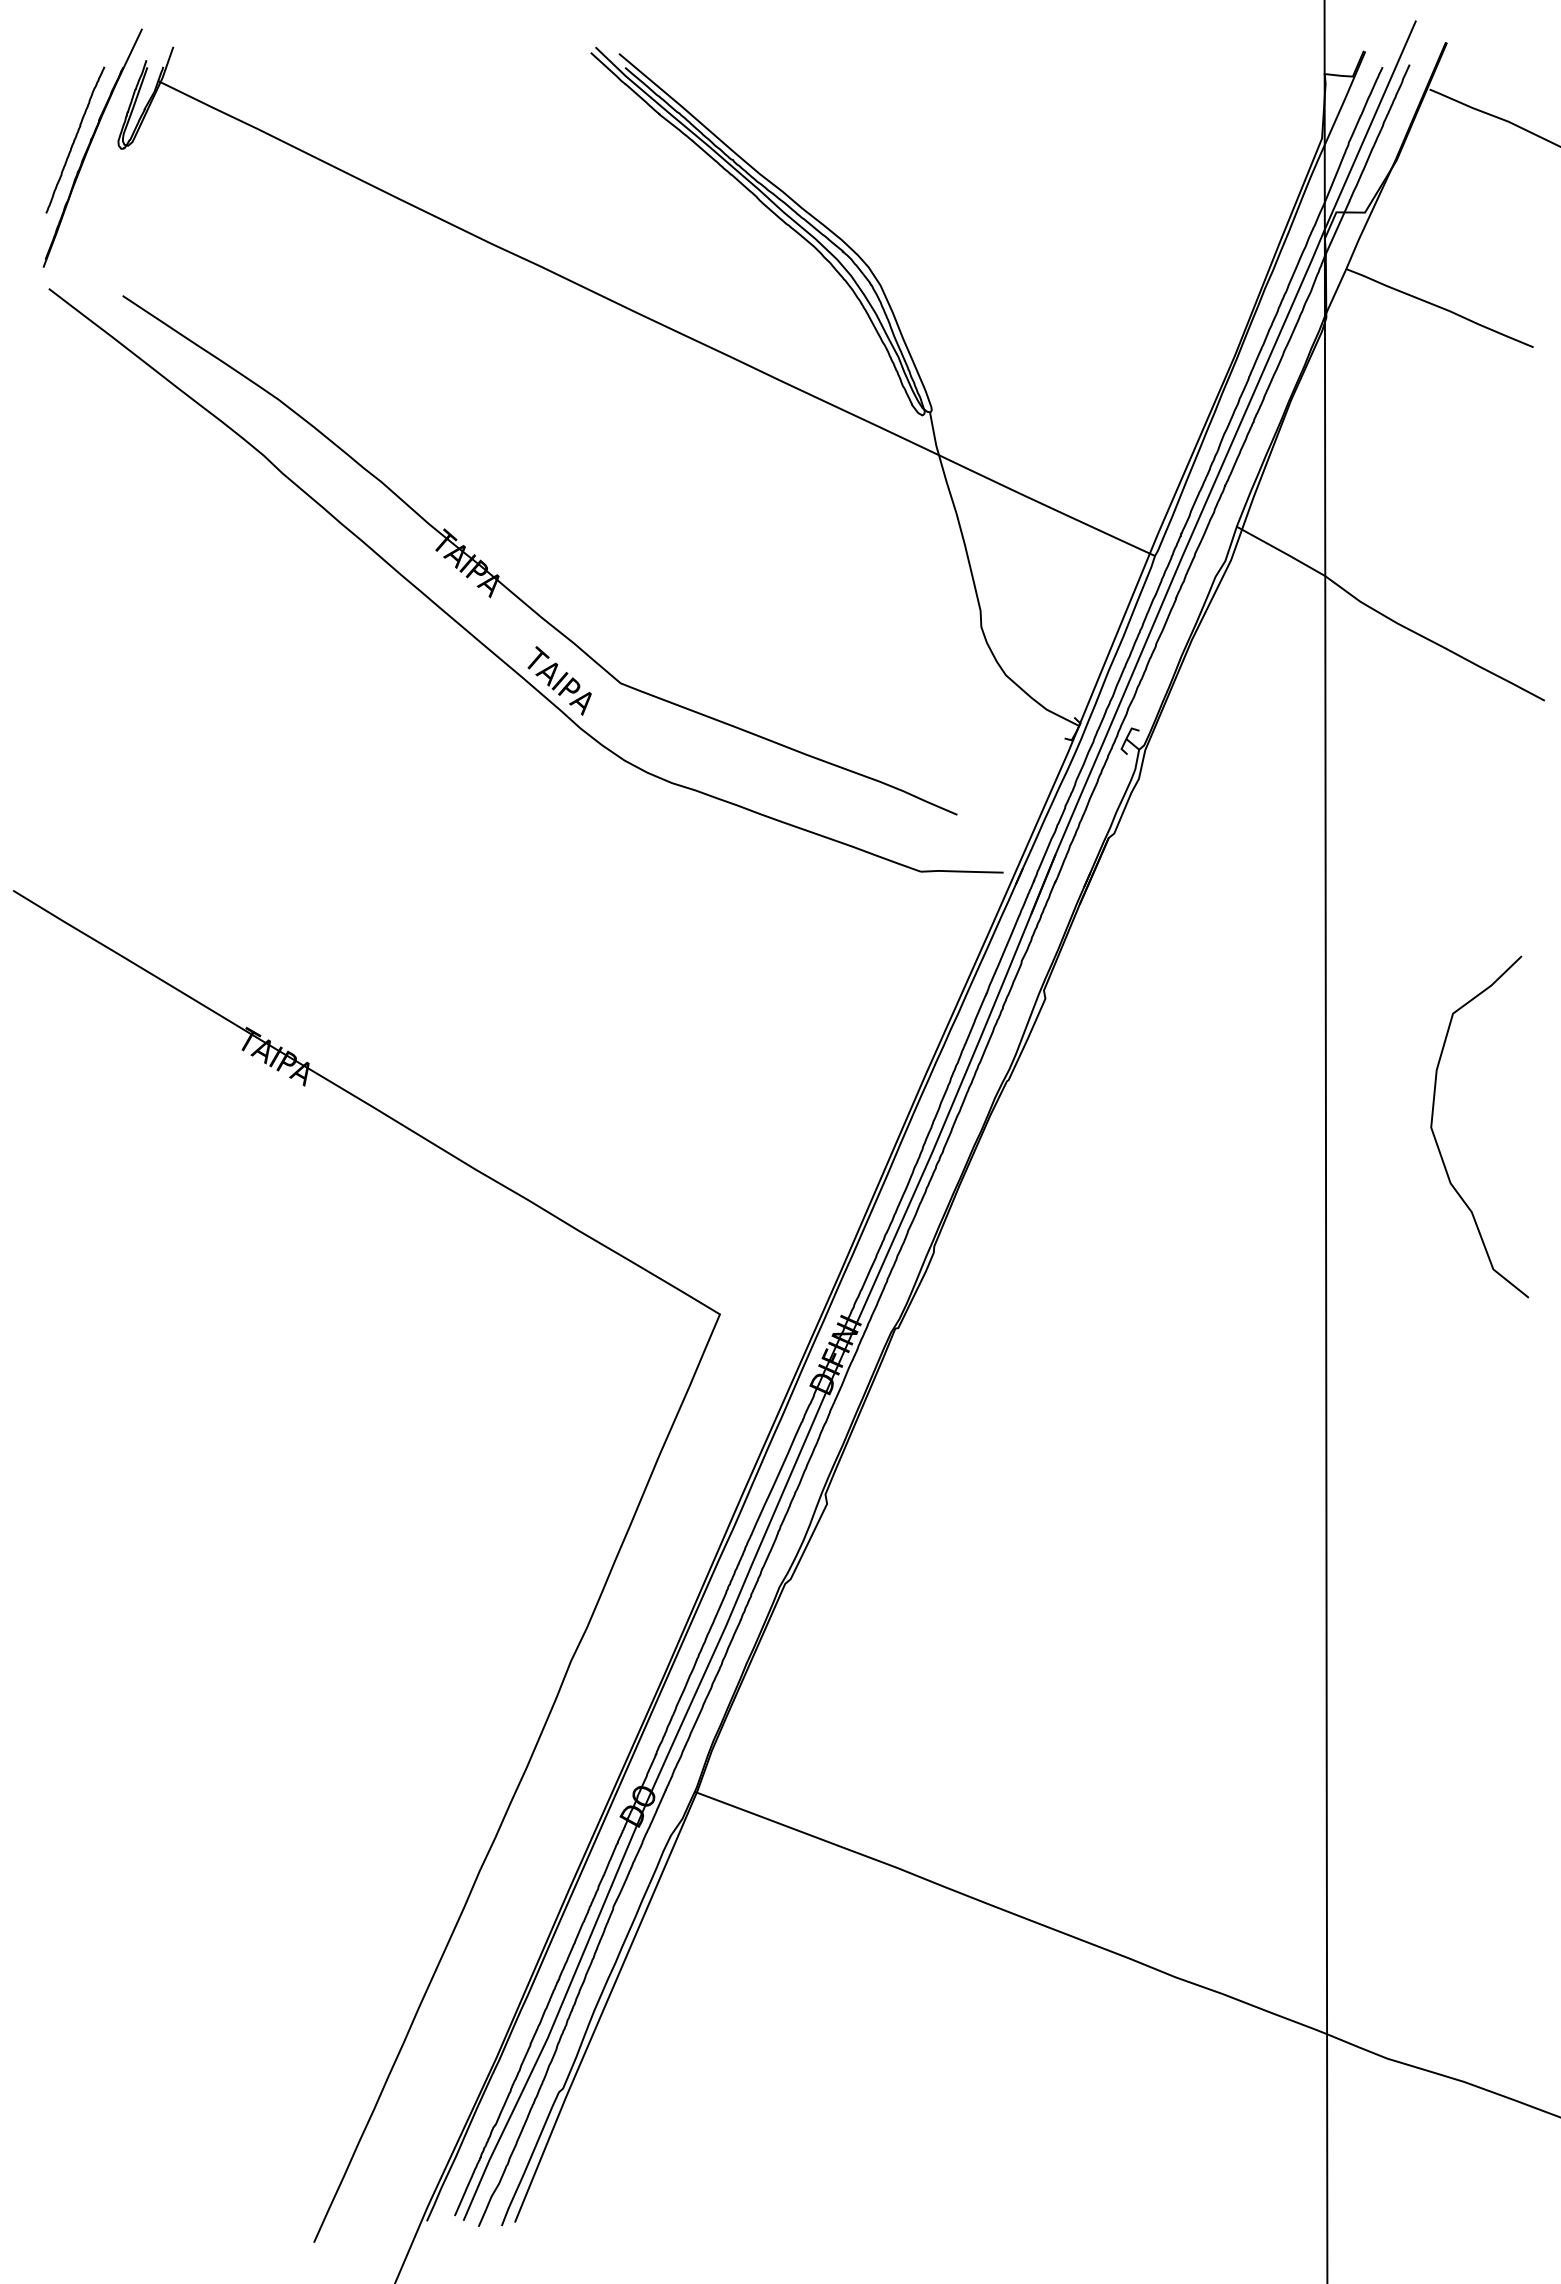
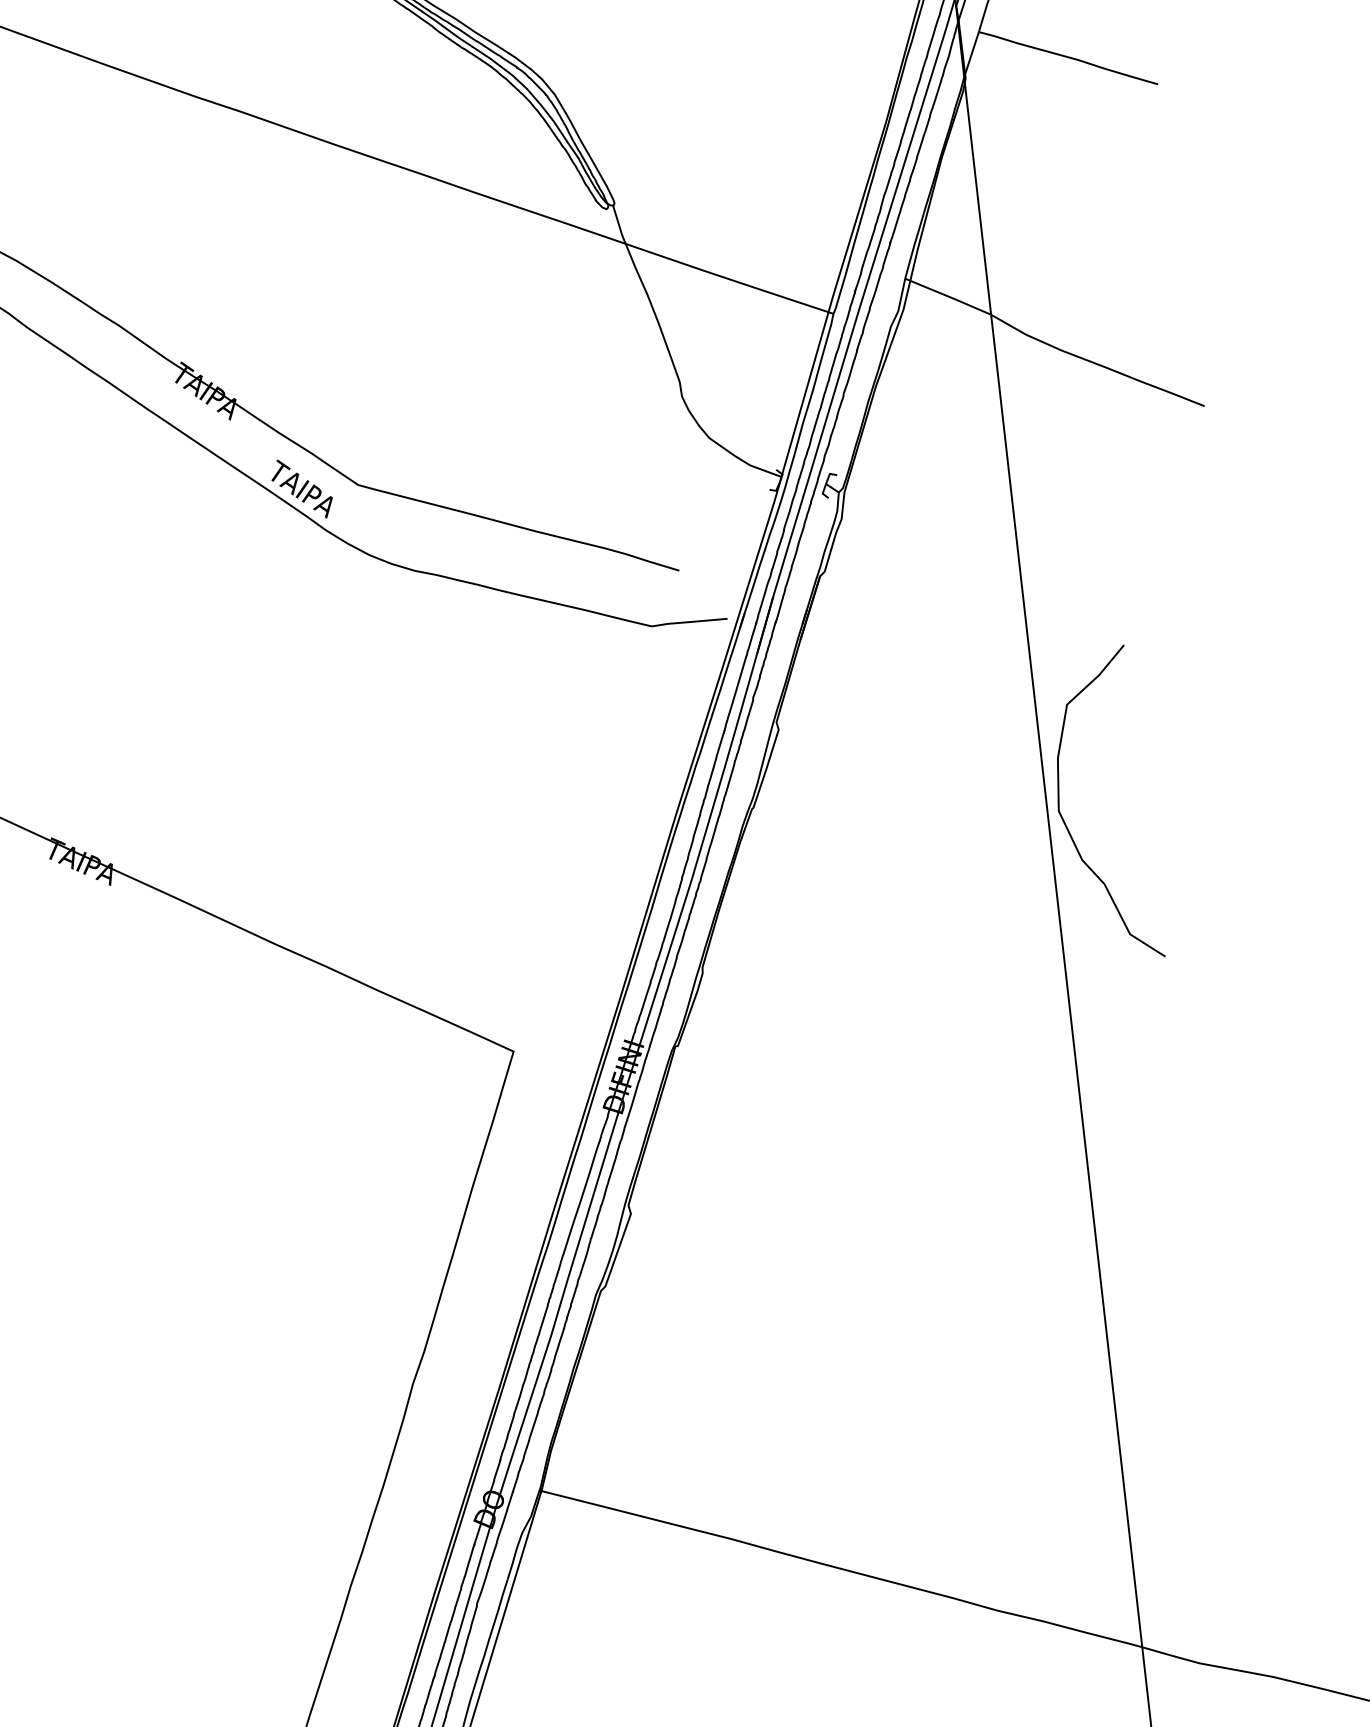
curve: (1438, 1144) -> (1067, 825), moved

